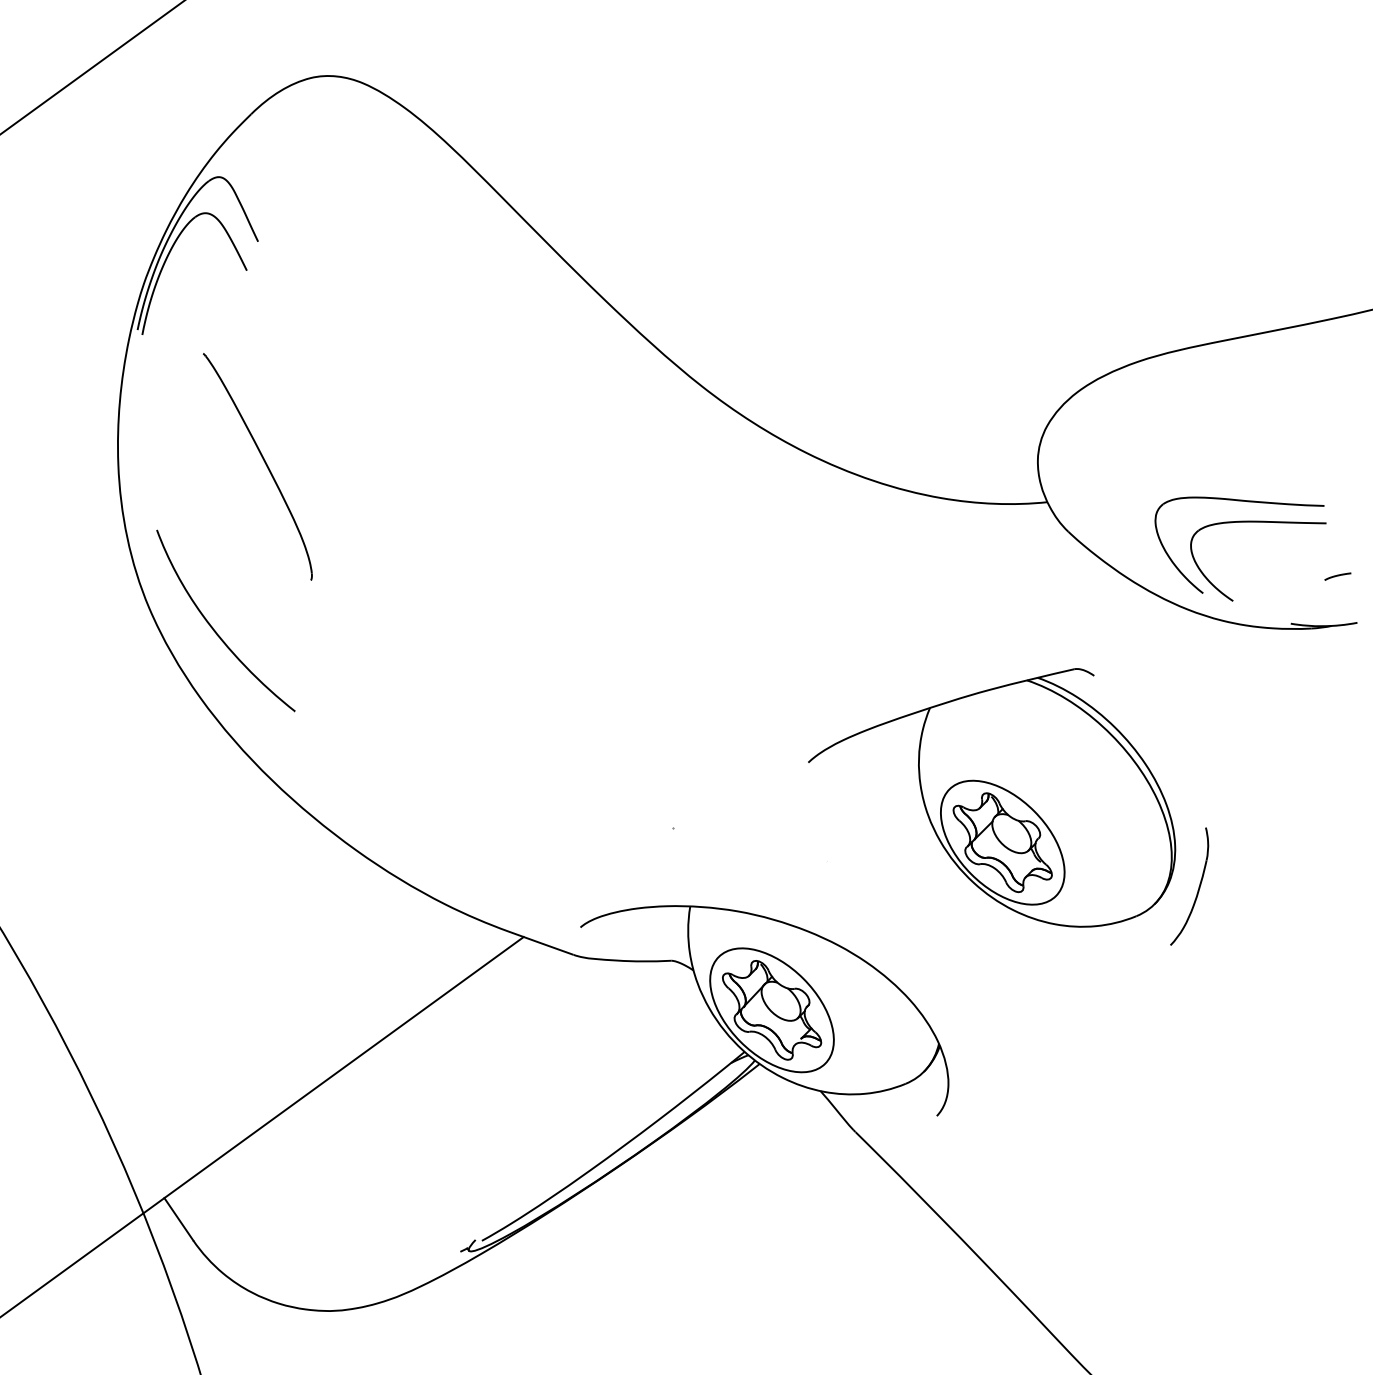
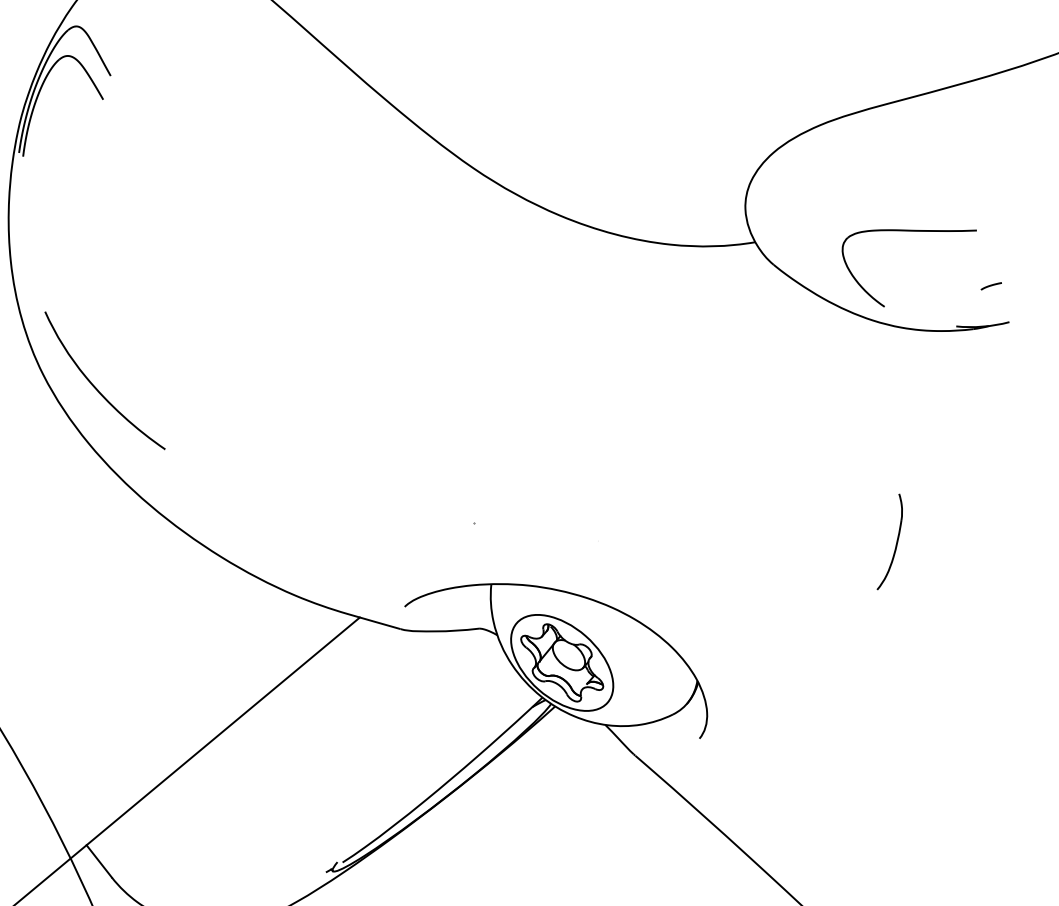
part: (264, 463) -> (127, 252), removed
part: (1258, 522) -> (925, 247), removed
part: (992, 797) -> (727, 481), removed

